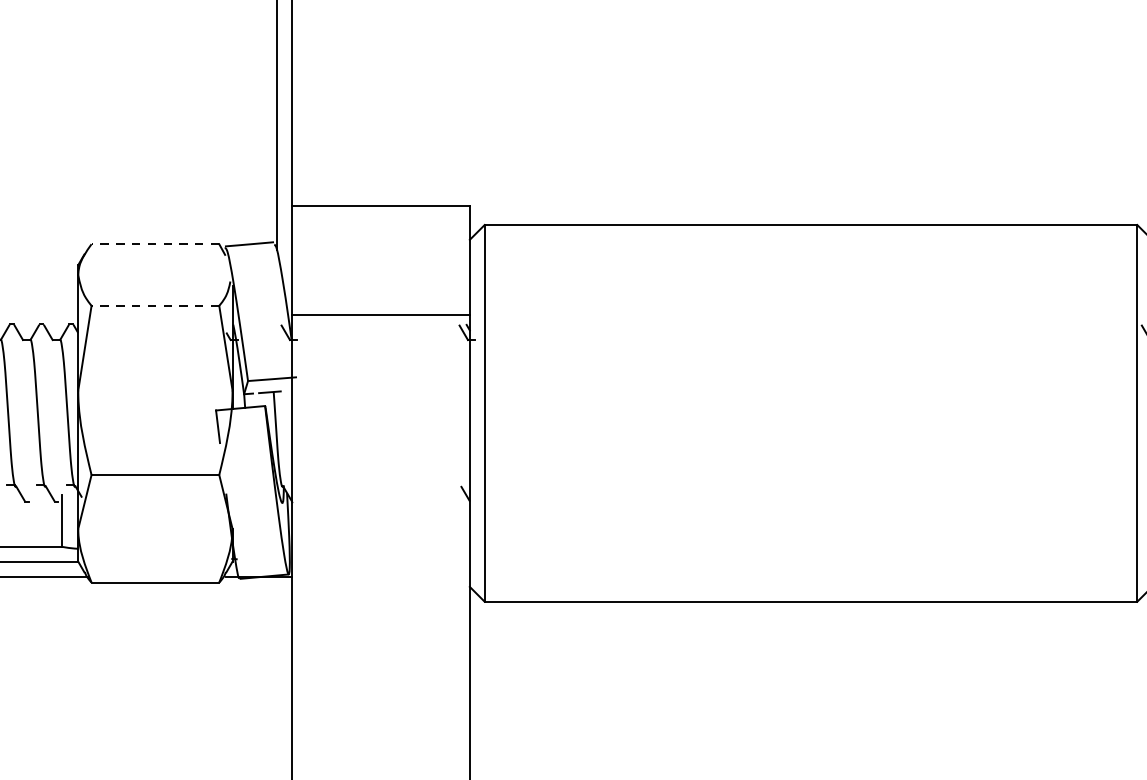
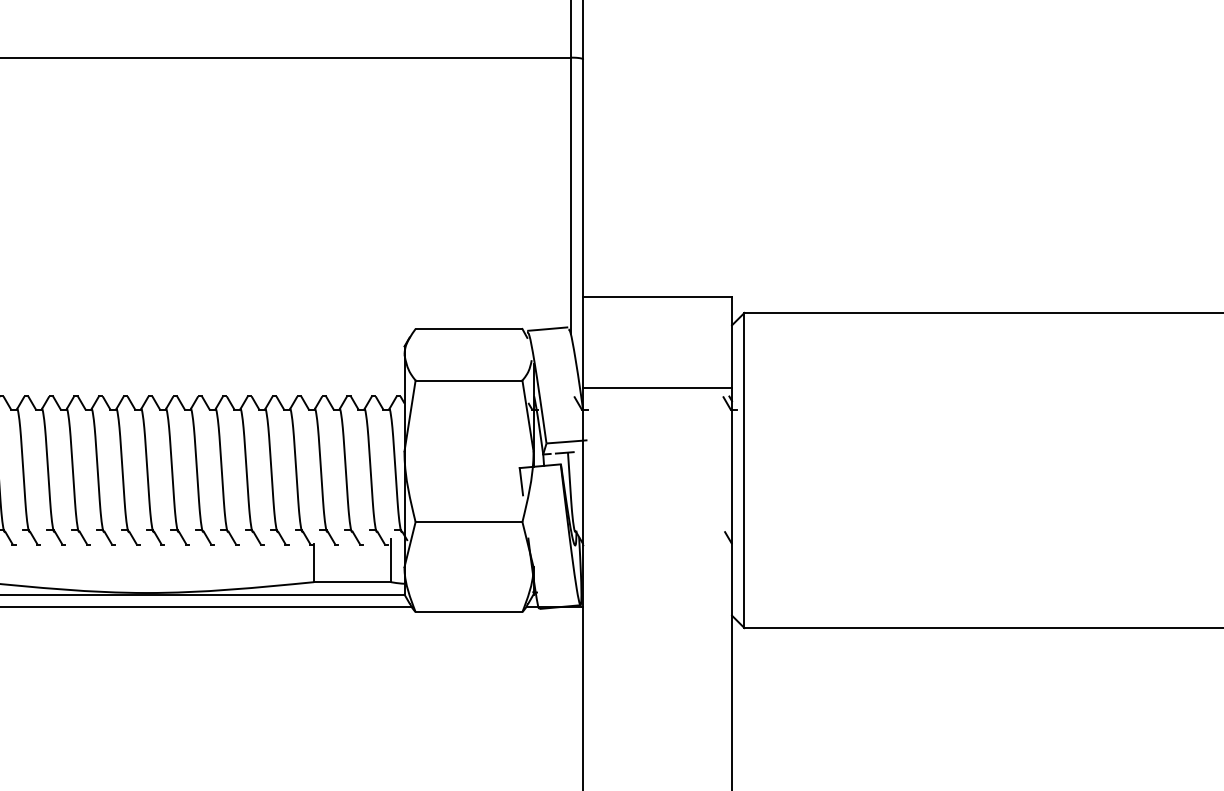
line: (154, 244) -> (468, 329), dashed -> solid
line: (154, 305) -> (468, 380), dashed -> solid

